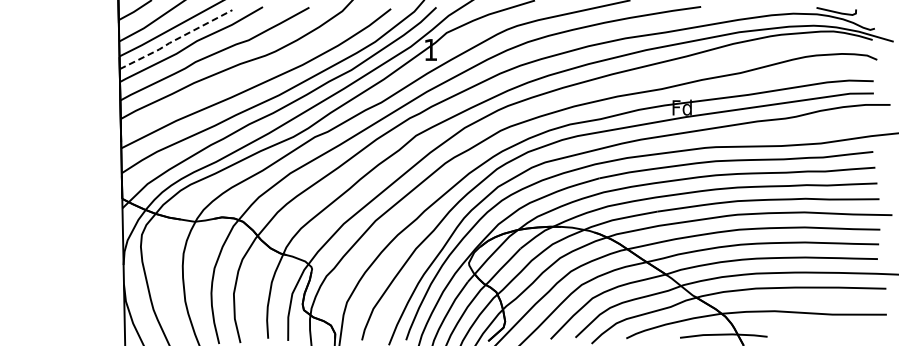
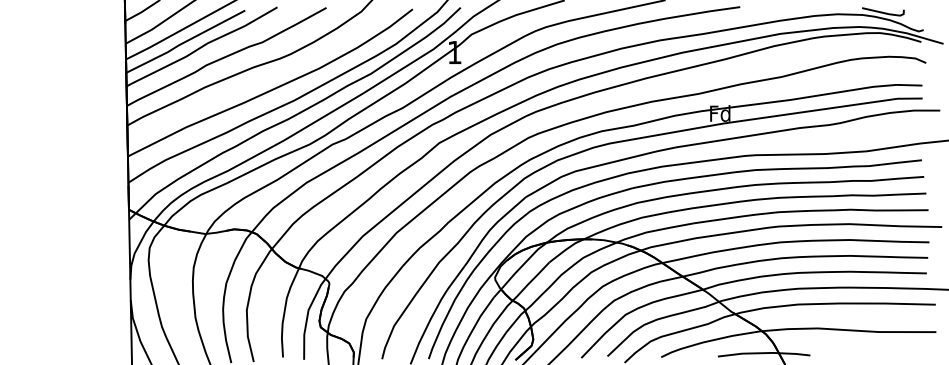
line: (174, 40) -> (184, 42), dashed -> solid

